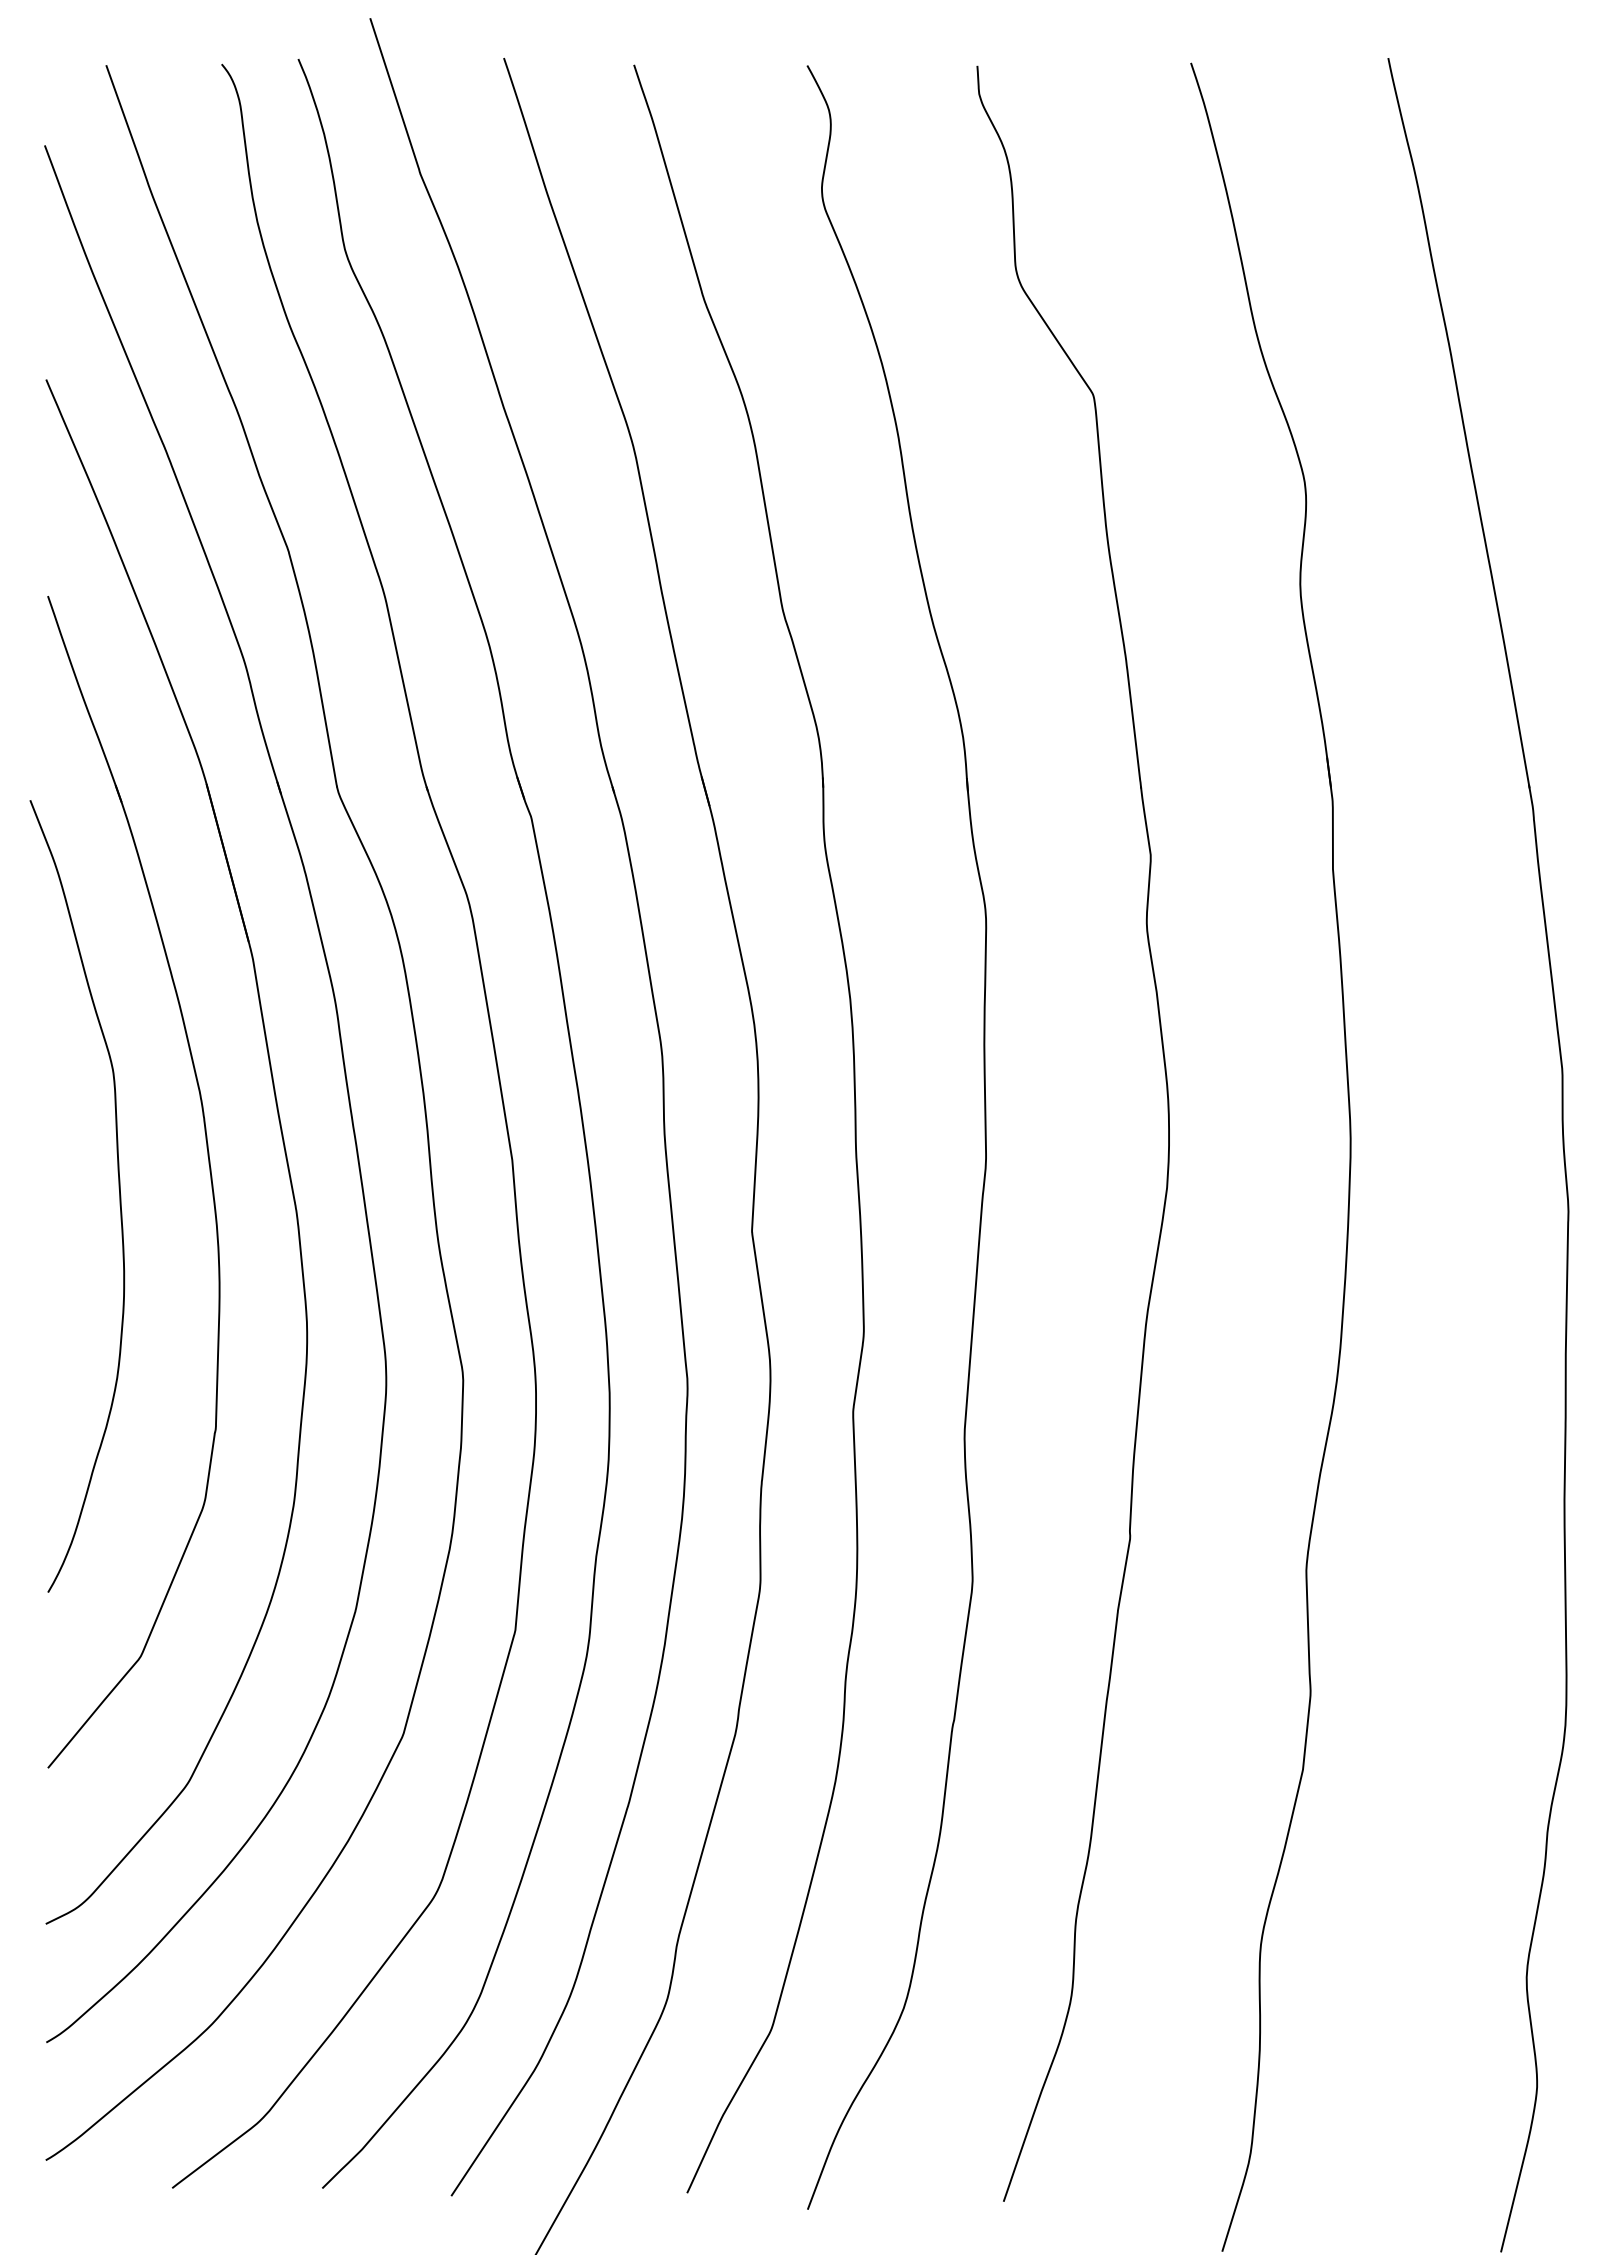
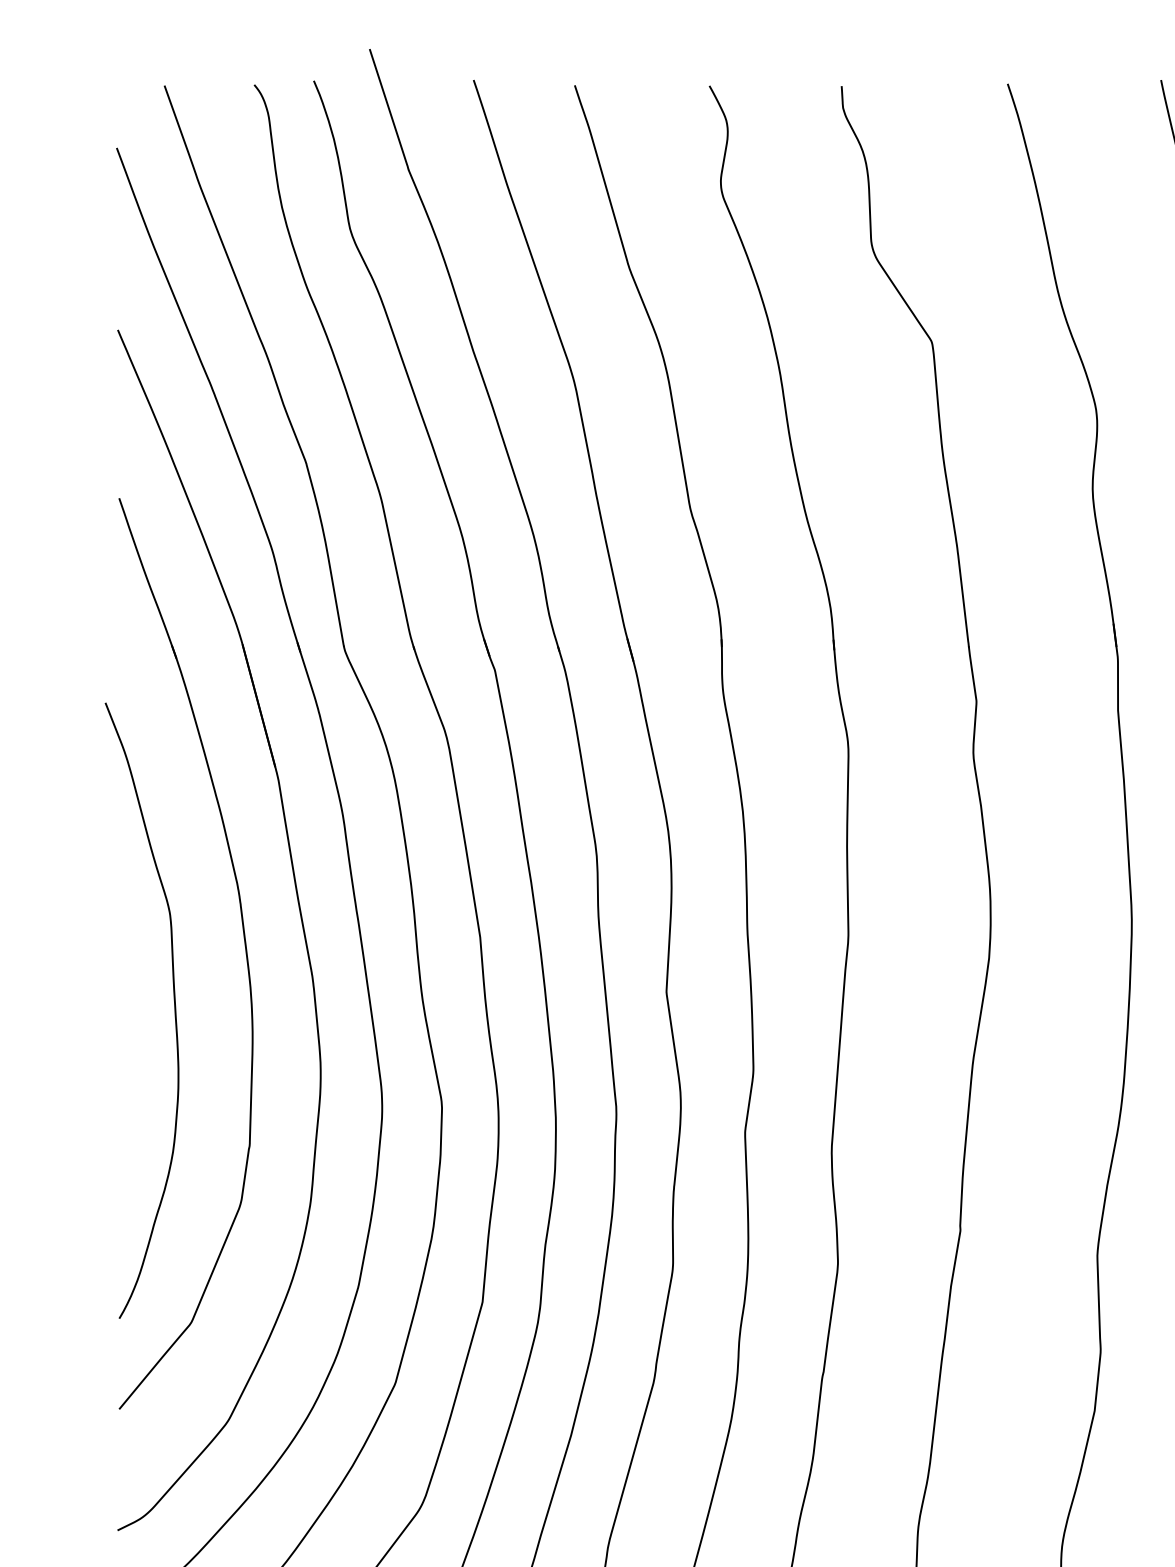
curve: (118, 1188) -> (174, 1004), moved

